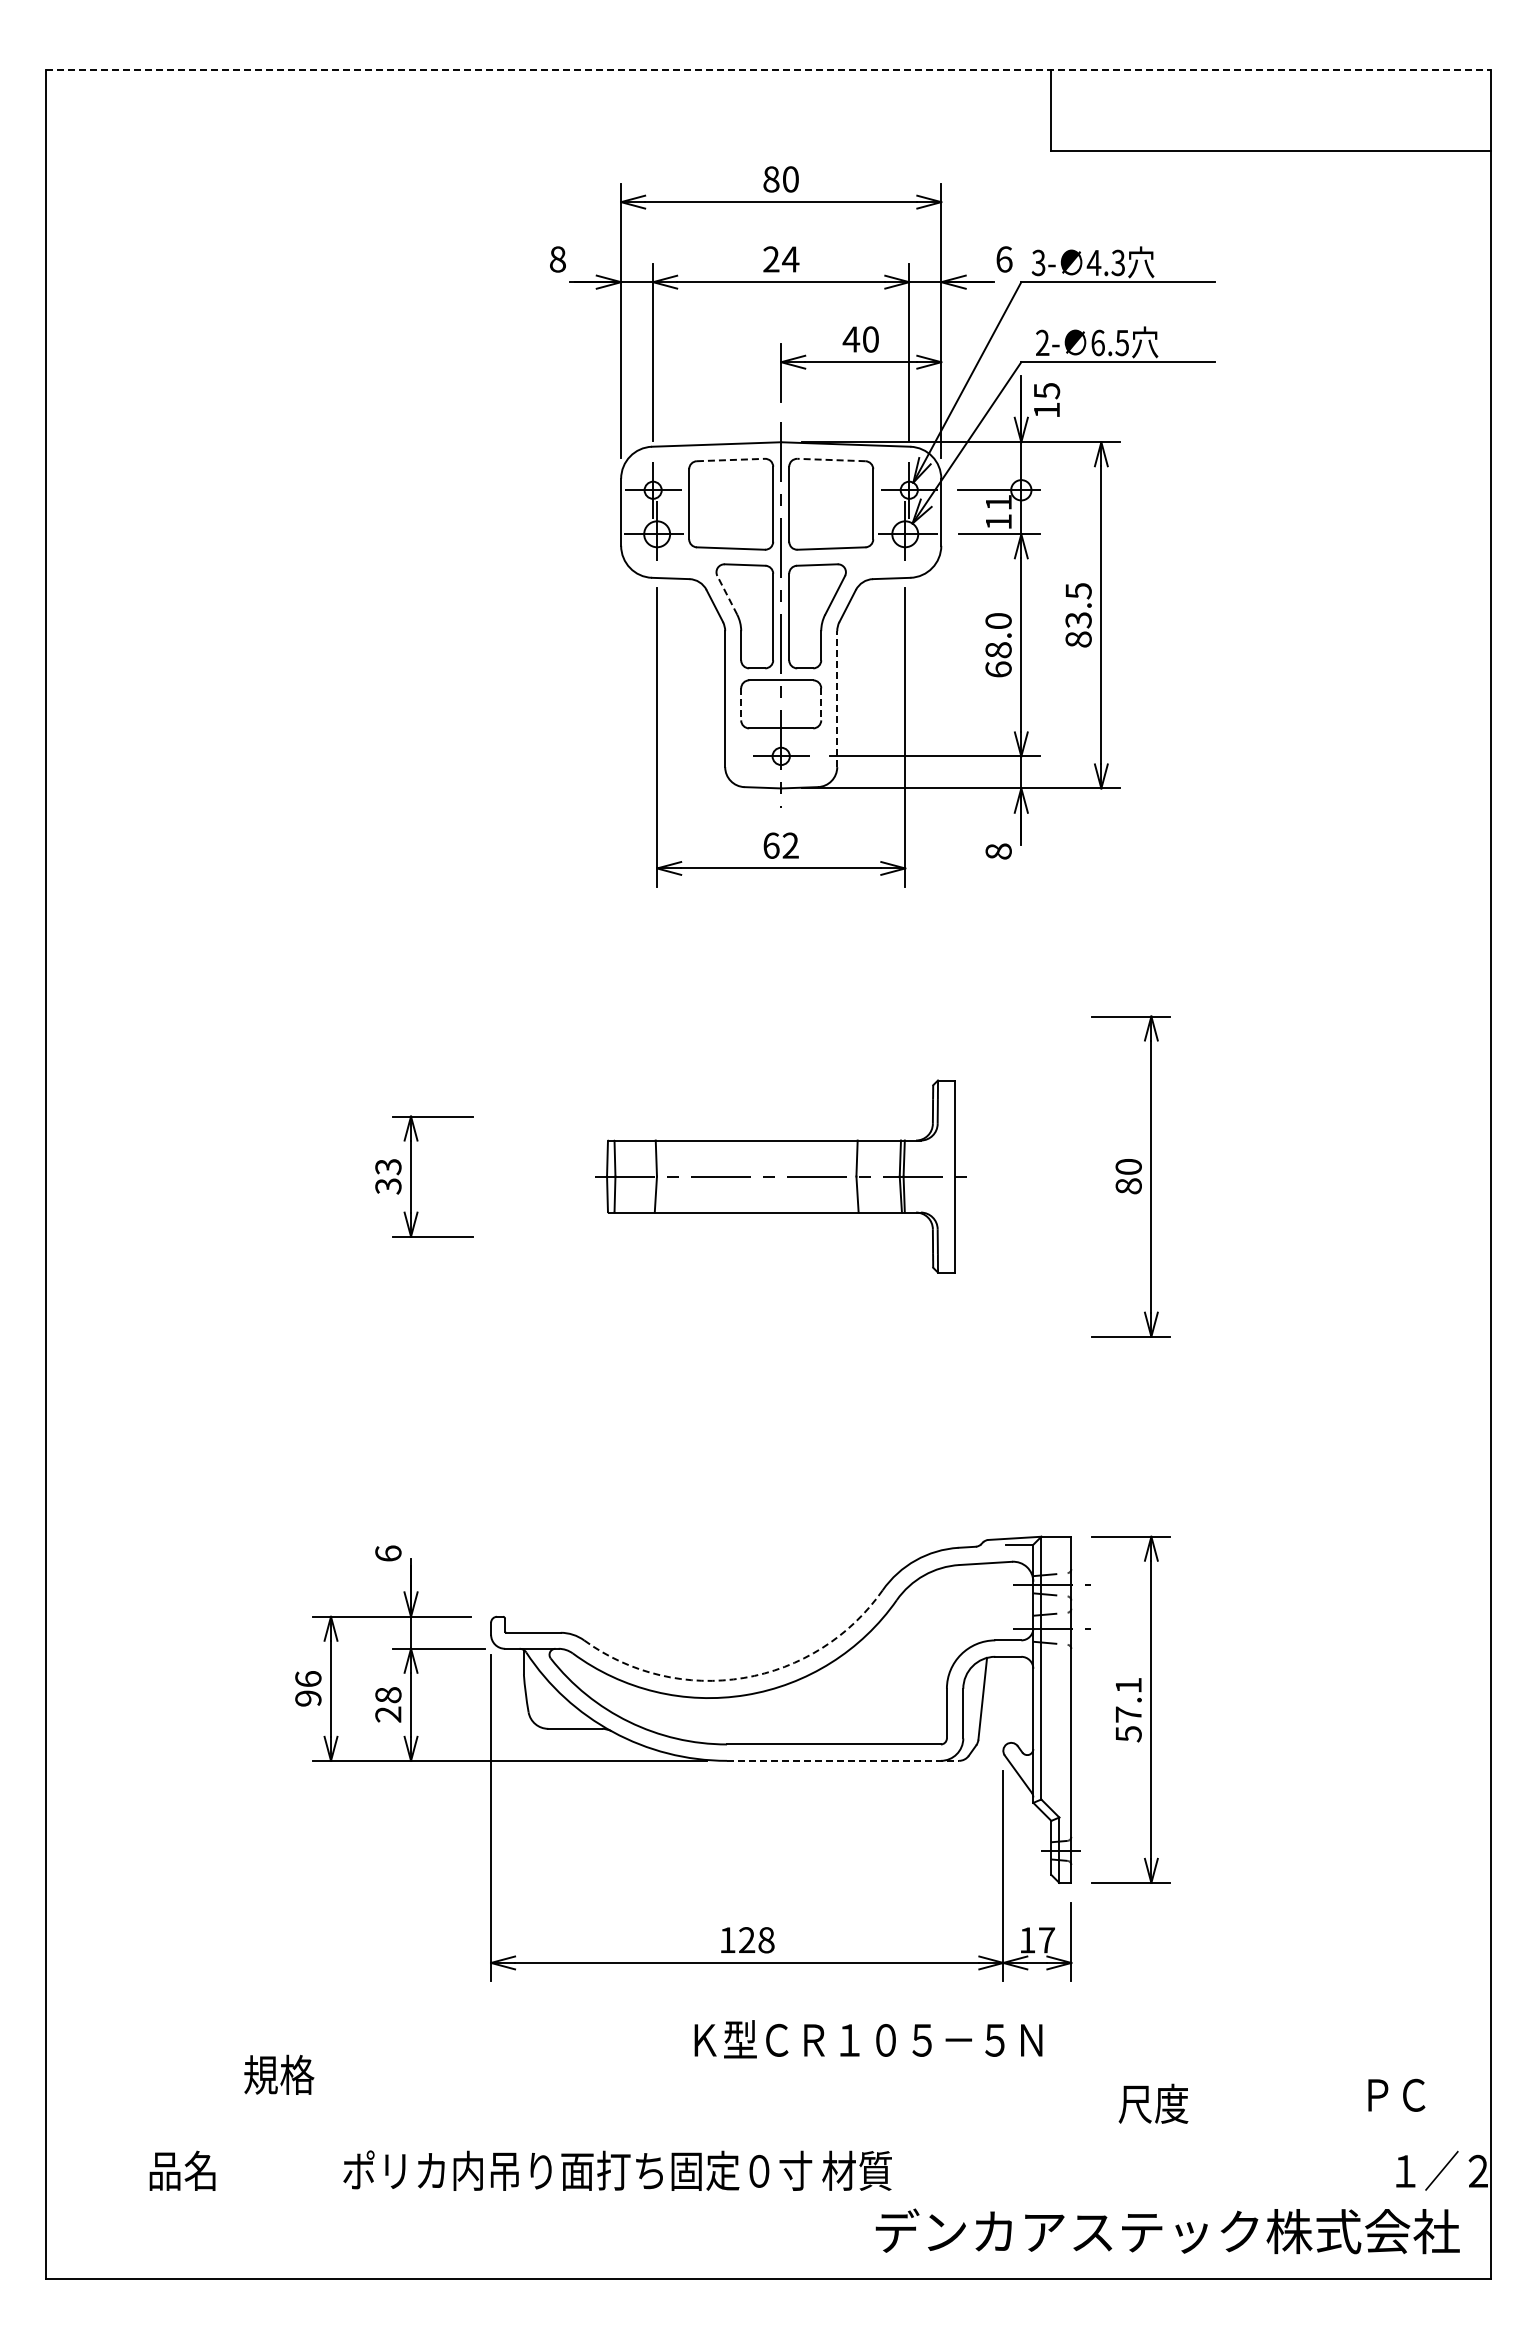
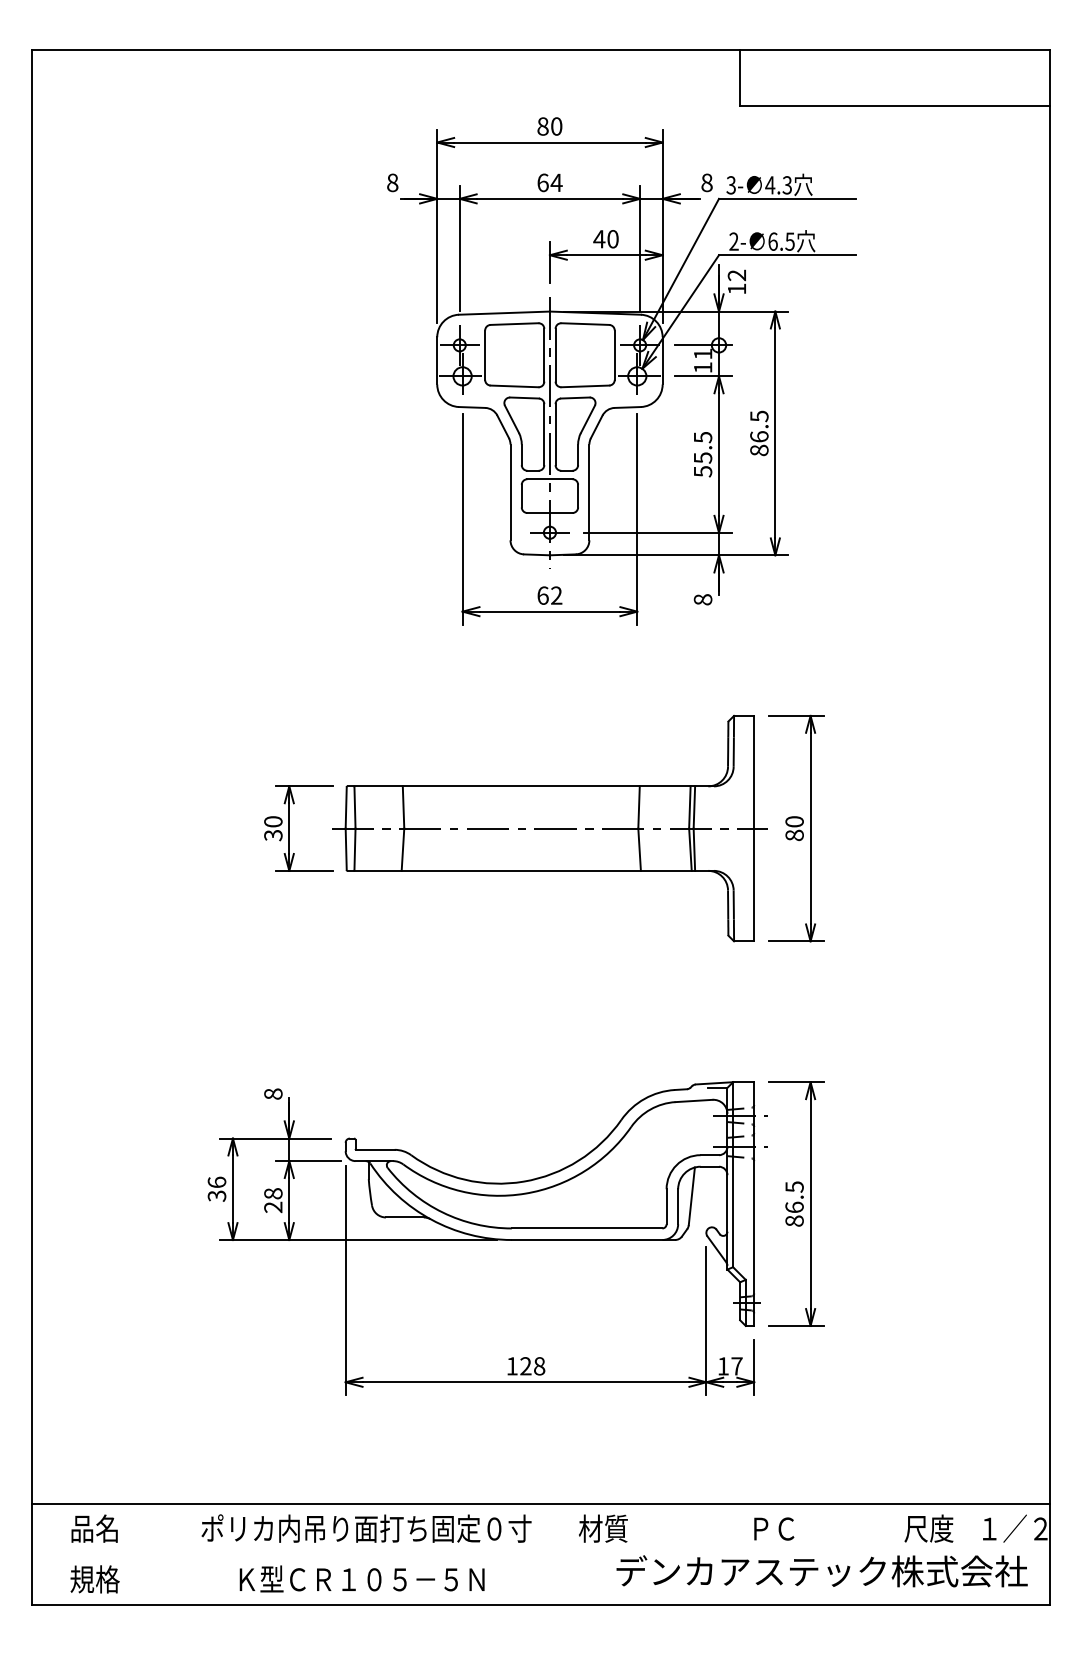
line: (768, 70) -> (541, 49), dashed -> solid
text: (771, 259) -> (543, 182), 24 -> 64
text: (1004, 259) -> (707, 182), 6 -> 8
text: (1046, 391) -> (736, 275), 15 -> 12
line: (731, 460) -> (514, 324), dashed -> solid
line: (831, 460) -> (585, 324), dashed -> solid
line: (727, 595) -> (512, 419), dashed -> solid
text: (1078, 620) -> (759, 437), 83.5 -> 86.5
text: (998, 645) -> (702, 454), 68.0 -> 55.5
line: (837, 699) -> (589, 492), dashed -> solid
line: (741, 704) -> (521, 496), dashed -> solid
line: (821, 704) -> (578, 496), dashed -> solid
text: (388, 1167) -> (273, 822), 33 -> 30
part: (780, 1176) -> (549, 828), size x1.67
text: (388, 1553) -> (273, 1094), 6 -> 8
arc: (743, 1677) -> (523, 1181), dashed -> solid
text: (308, 1698) -> (217, 1196), 96 -> 36
text: (1128, 1709) -> (794, 1203), 57.1 -> 86.5
line: (843, 1760) -> (593, 1239), dashed -> solid
text: (868, 2039) -> (362, 1579), moved
text: (279, 2074) -> (95, 1579), moved
text: (1396, 2094) -> (774, 1528), moved
text: (1153, 2103) -> (928, 1528), moved
line: (768, 2135) -> (541, 1503), added
text: (182, 2170) -> (94, 1528), moved
text: (577, 2170) -> (366, 1528), moved

